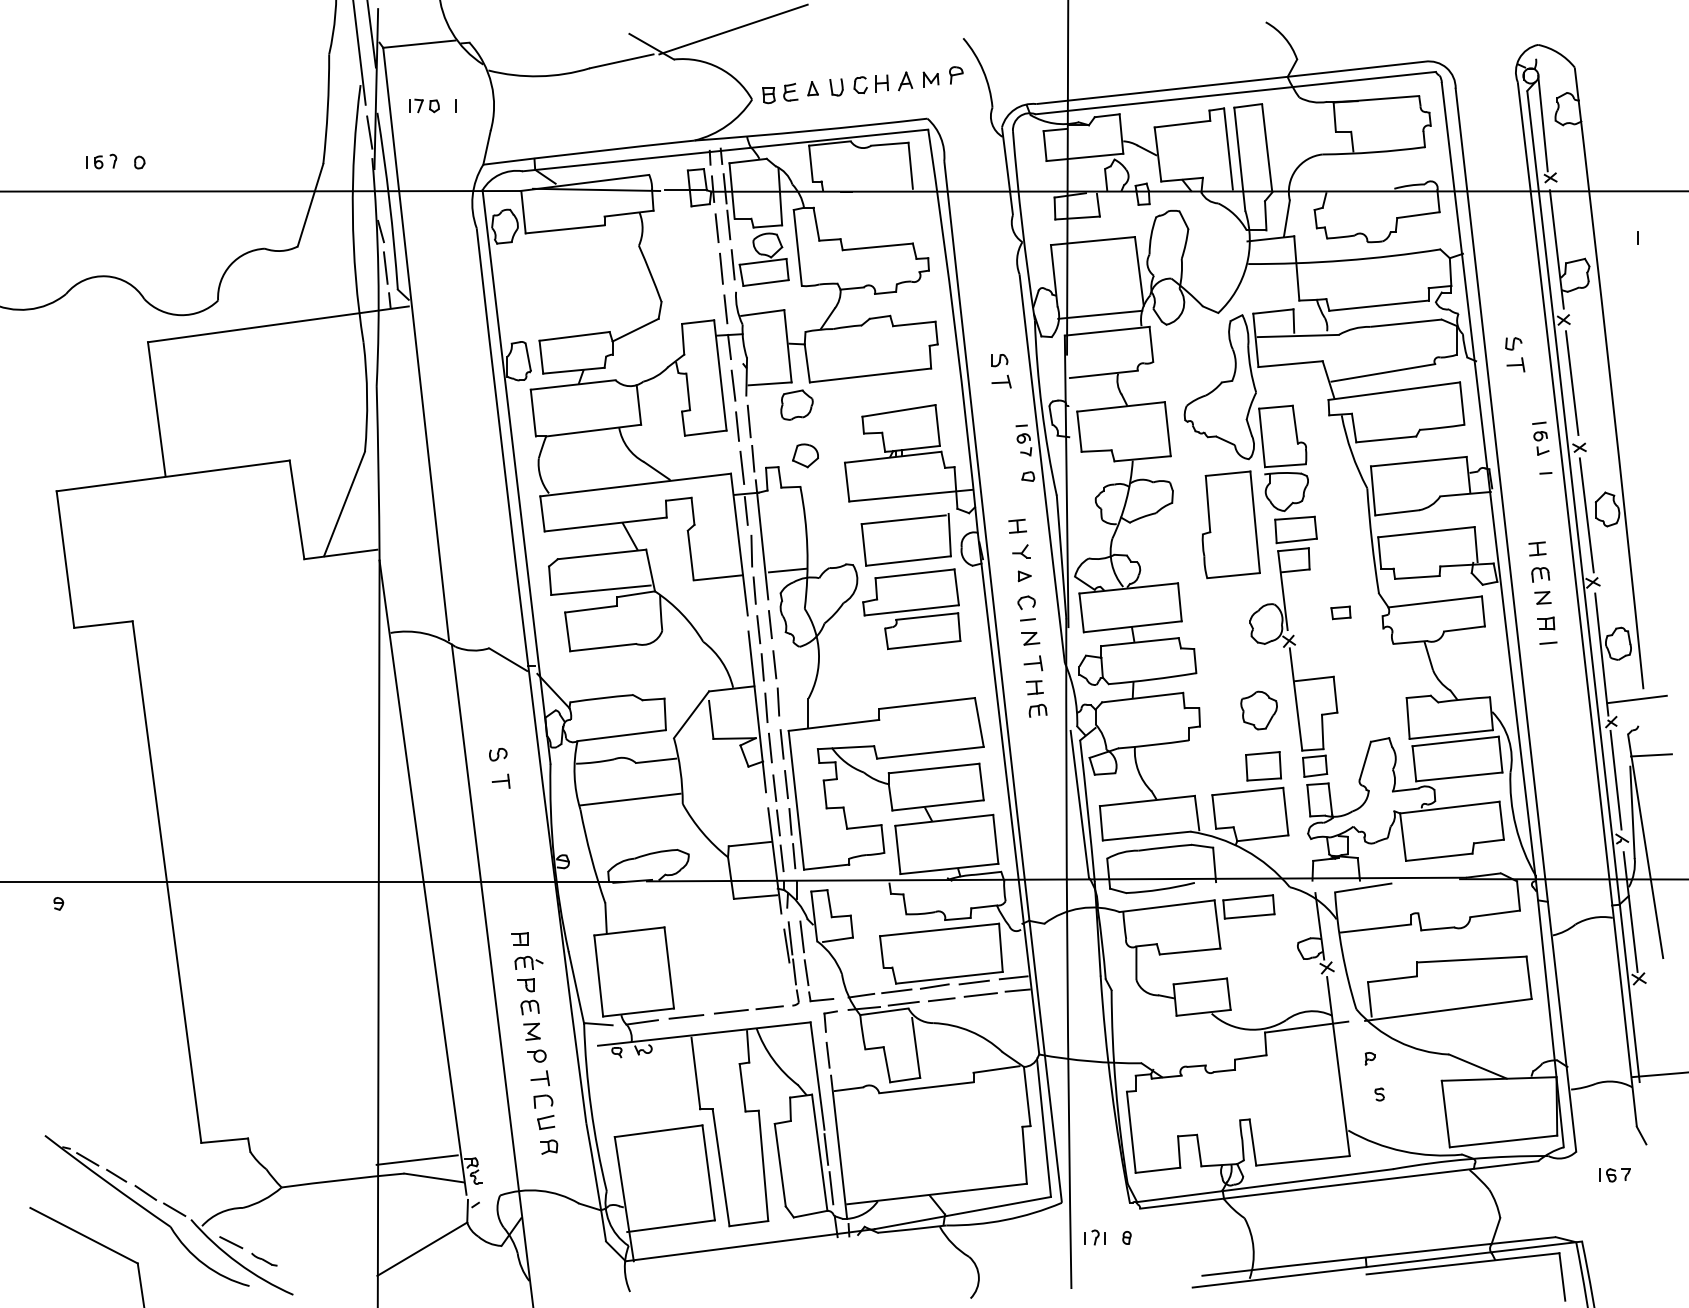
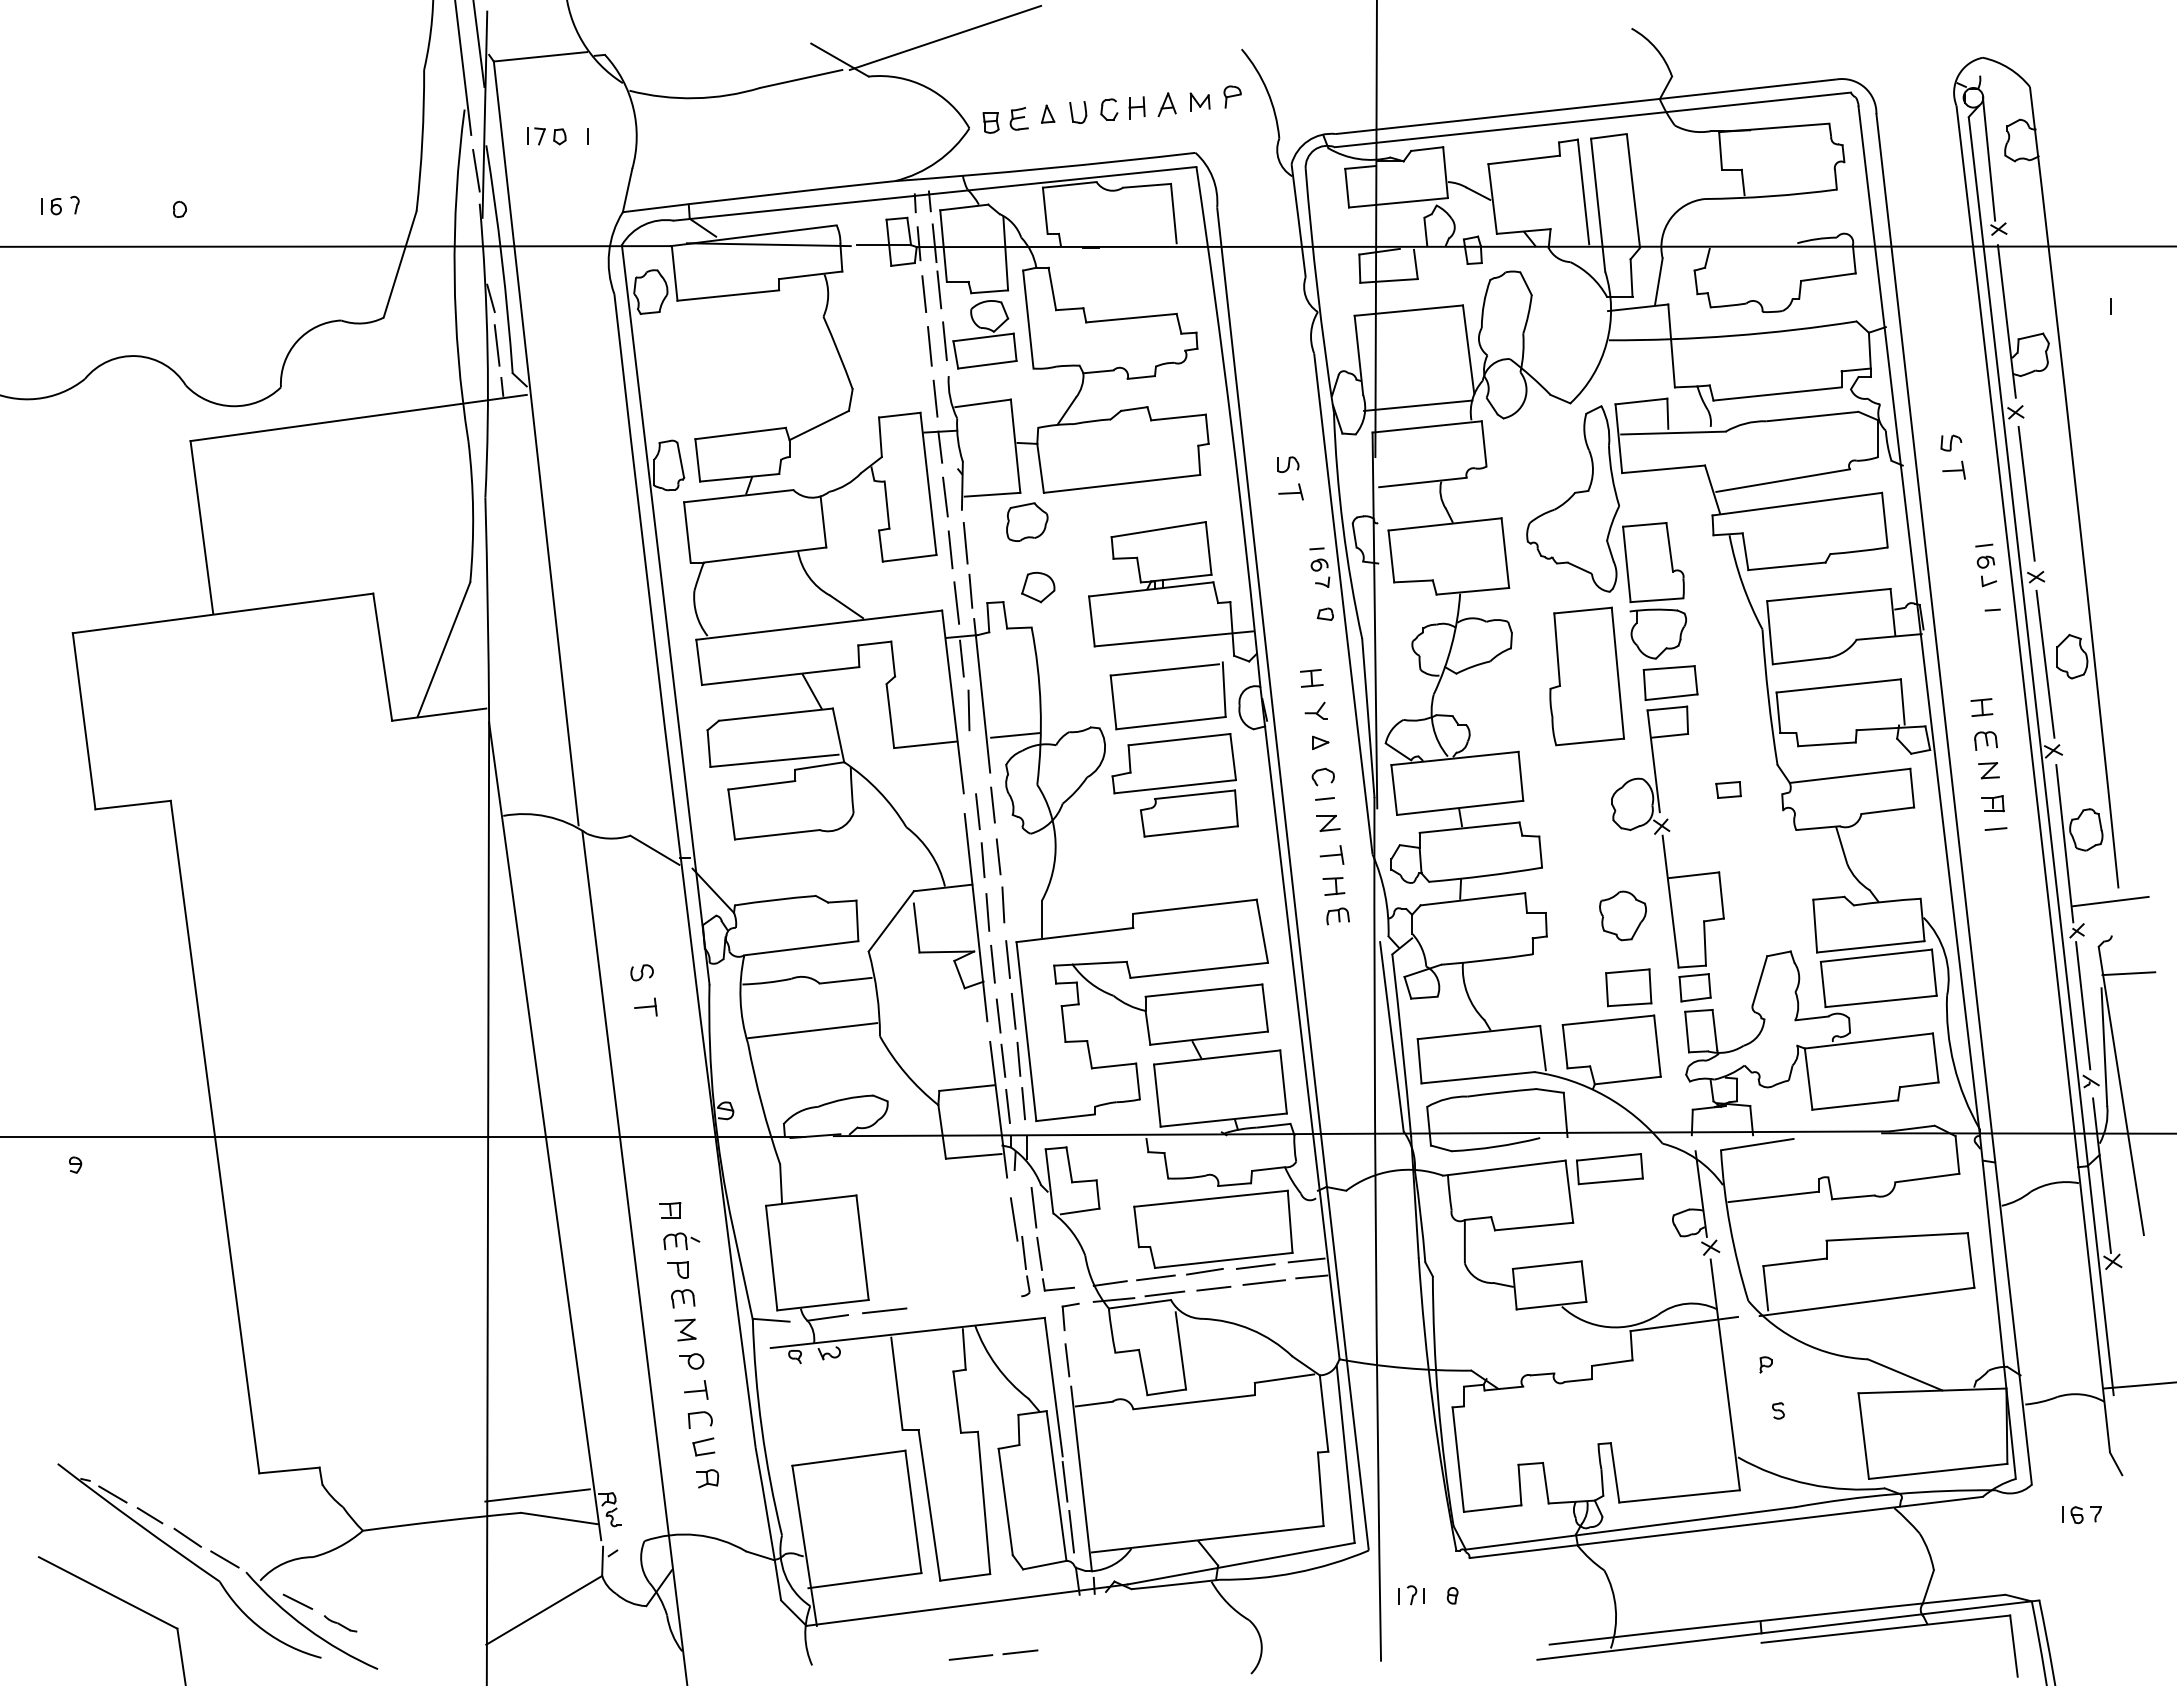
part: (101, 161) -> (59, 205), moved
line: (754, 590) -> (972, 761), removed
line: (790, 938) -> (1018, 1209), removed
line: (748, 1009) -> (993, 1654), moved

